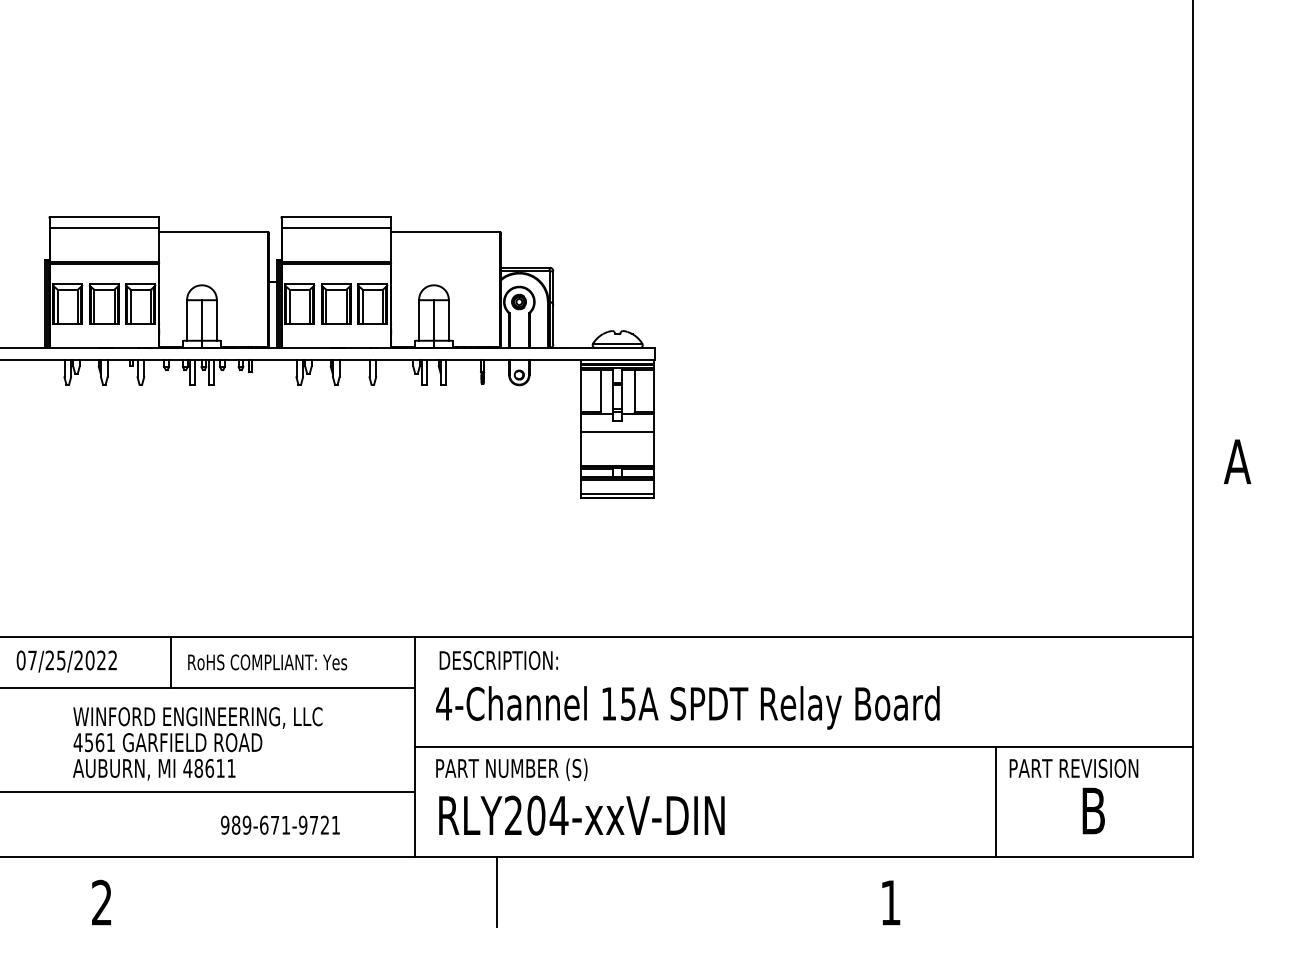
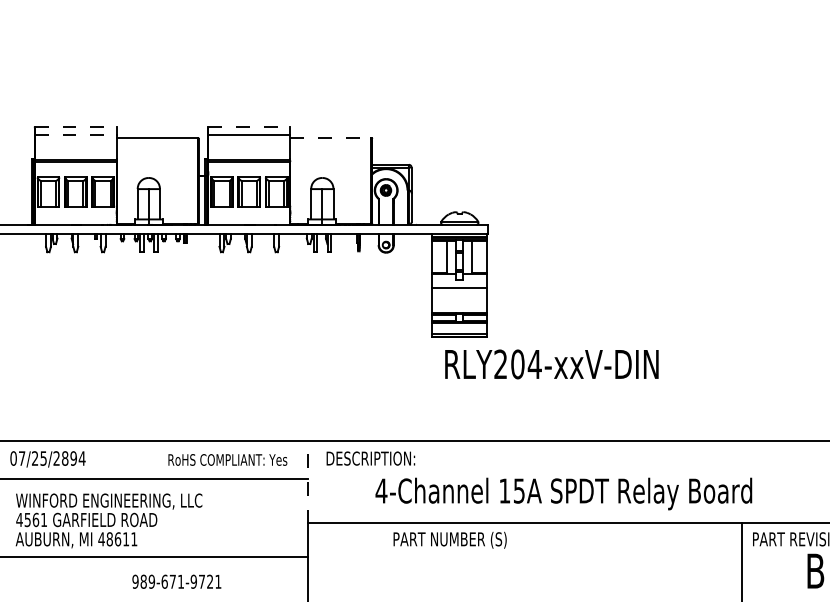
line: (104, 216) -> (75, 126), solid -> dashed
line: (336, 216) -> (249, 126), solid -> dashed
line: (104, 227) -> (75, 134), solid -> dashed
line: (445, 231) -> (330, 137), solid -> dashed
text: (101, 660) -> (73, 458), 07/25/2022 -> 07/25/2894
line: (170, 661) -> (125, 459), removed
text: (267, 662) -> (227, 460), moved
line: (415, 691) -> (308, 481), solid -> dashed
text: (687, 707) -> (563, 493), moved
text: (197, 743) -> (108, 520), moved
text: (511, 769) -> (449, 540), moved
text: (581, 815) -> (551, 364), moved
text: (280, 824) -> (176, 581), moved

